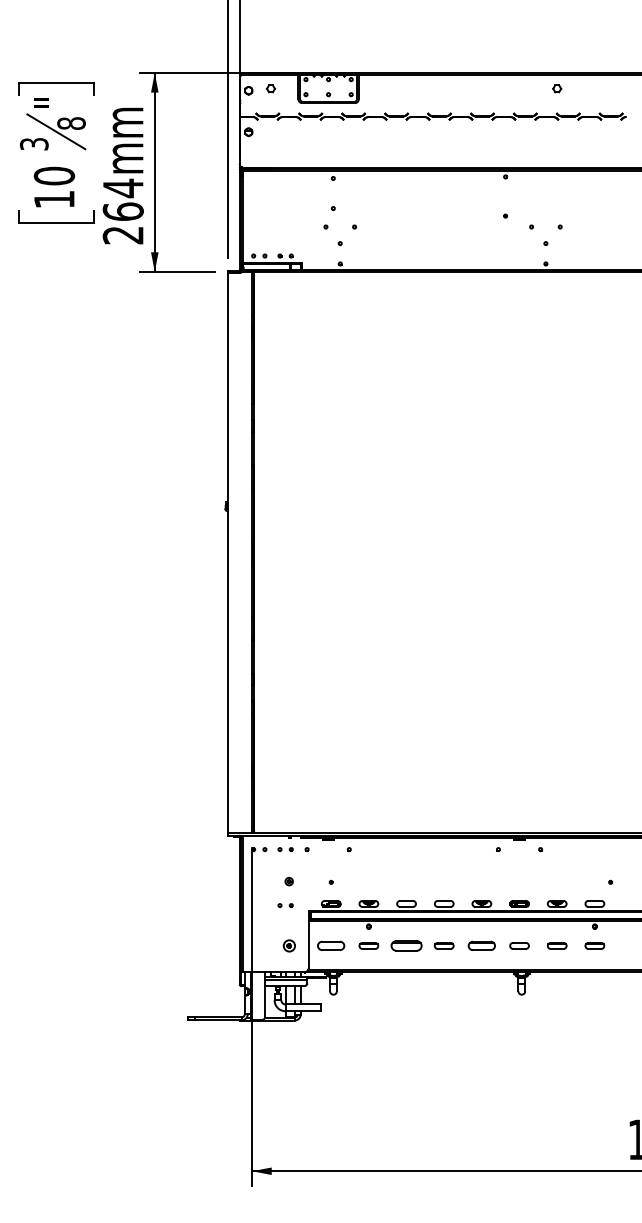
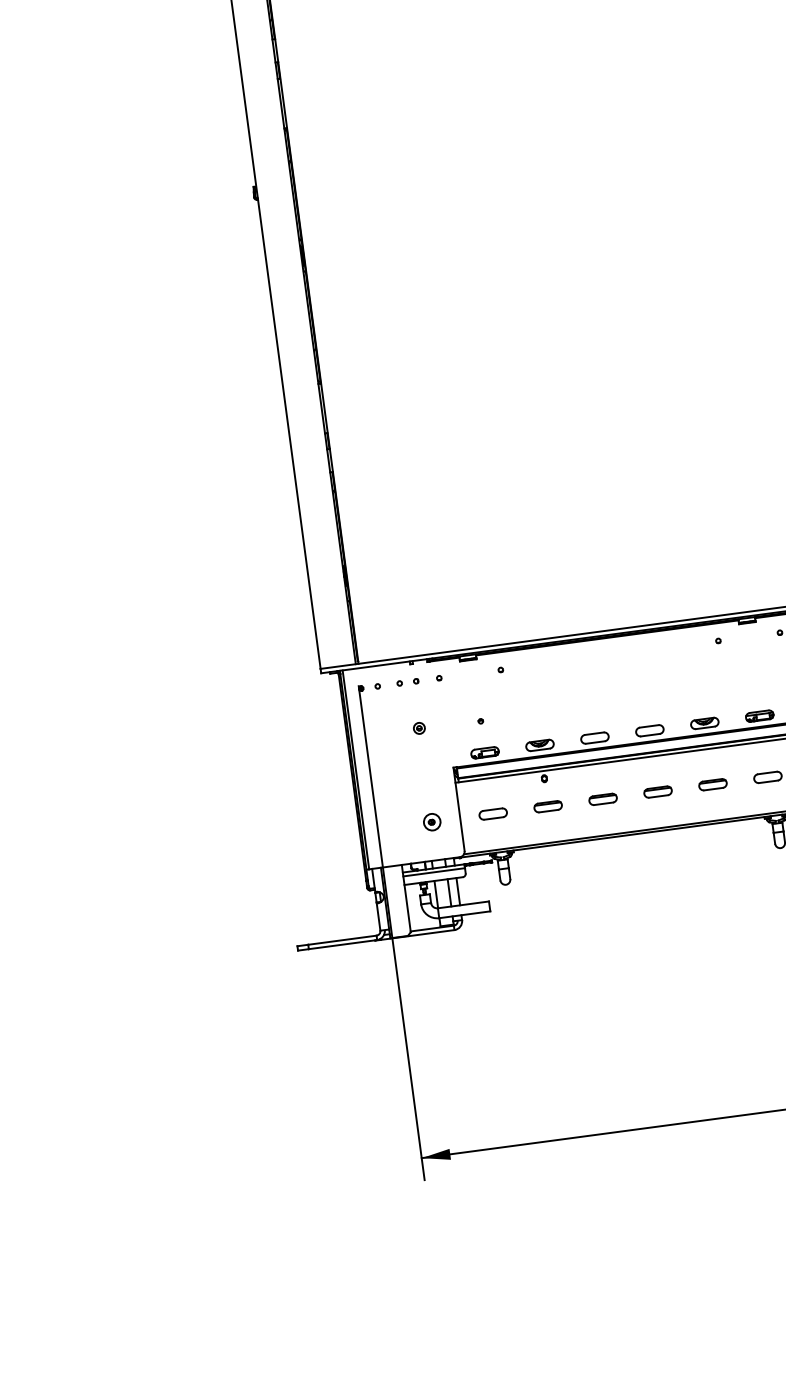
part: (285, 905) -> (418, 763), removed
part: (331, 945) -> (493, 813), size x0.71
part: (406, 945) -> (602, 798), size x0.62
part: (481, 945) -> (712, 784), size x0.71

